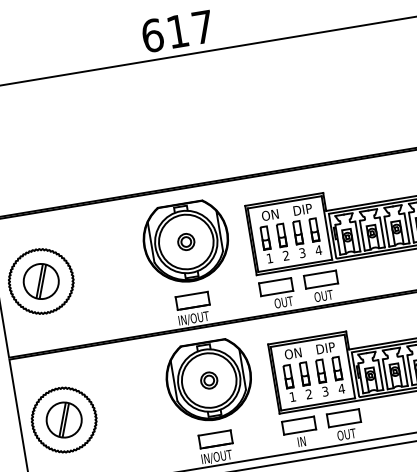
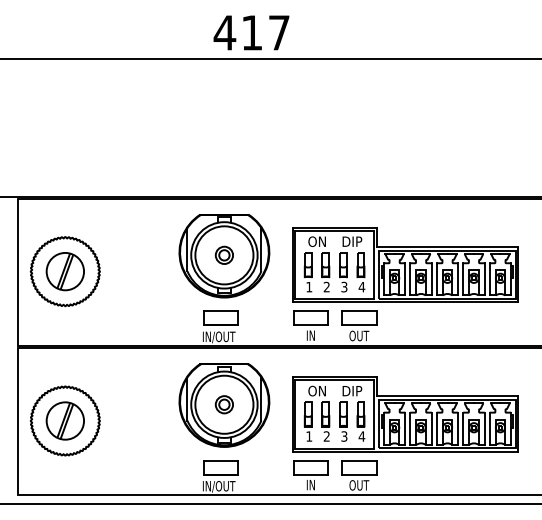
text: (152, 35) -> (224, 32), 617 -> 417
text: (283, 302) -> (316, 335), OUT -> IN

